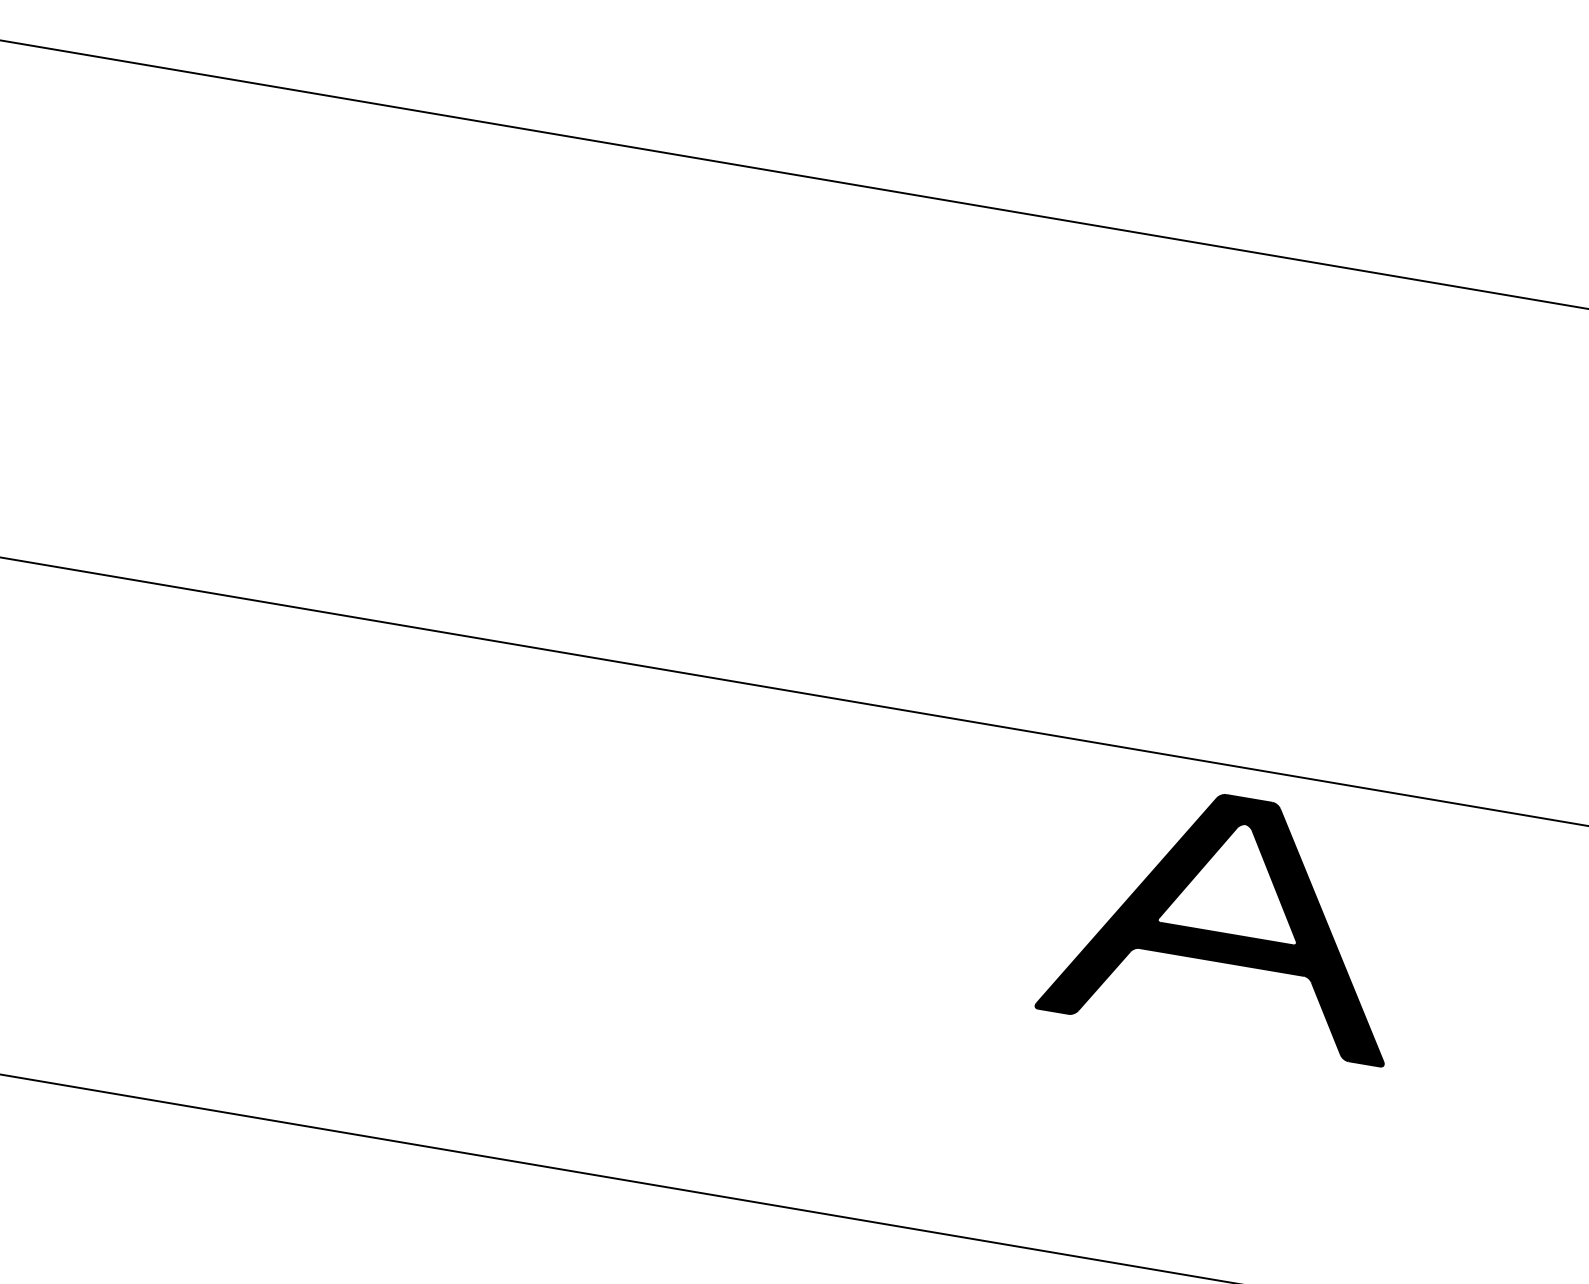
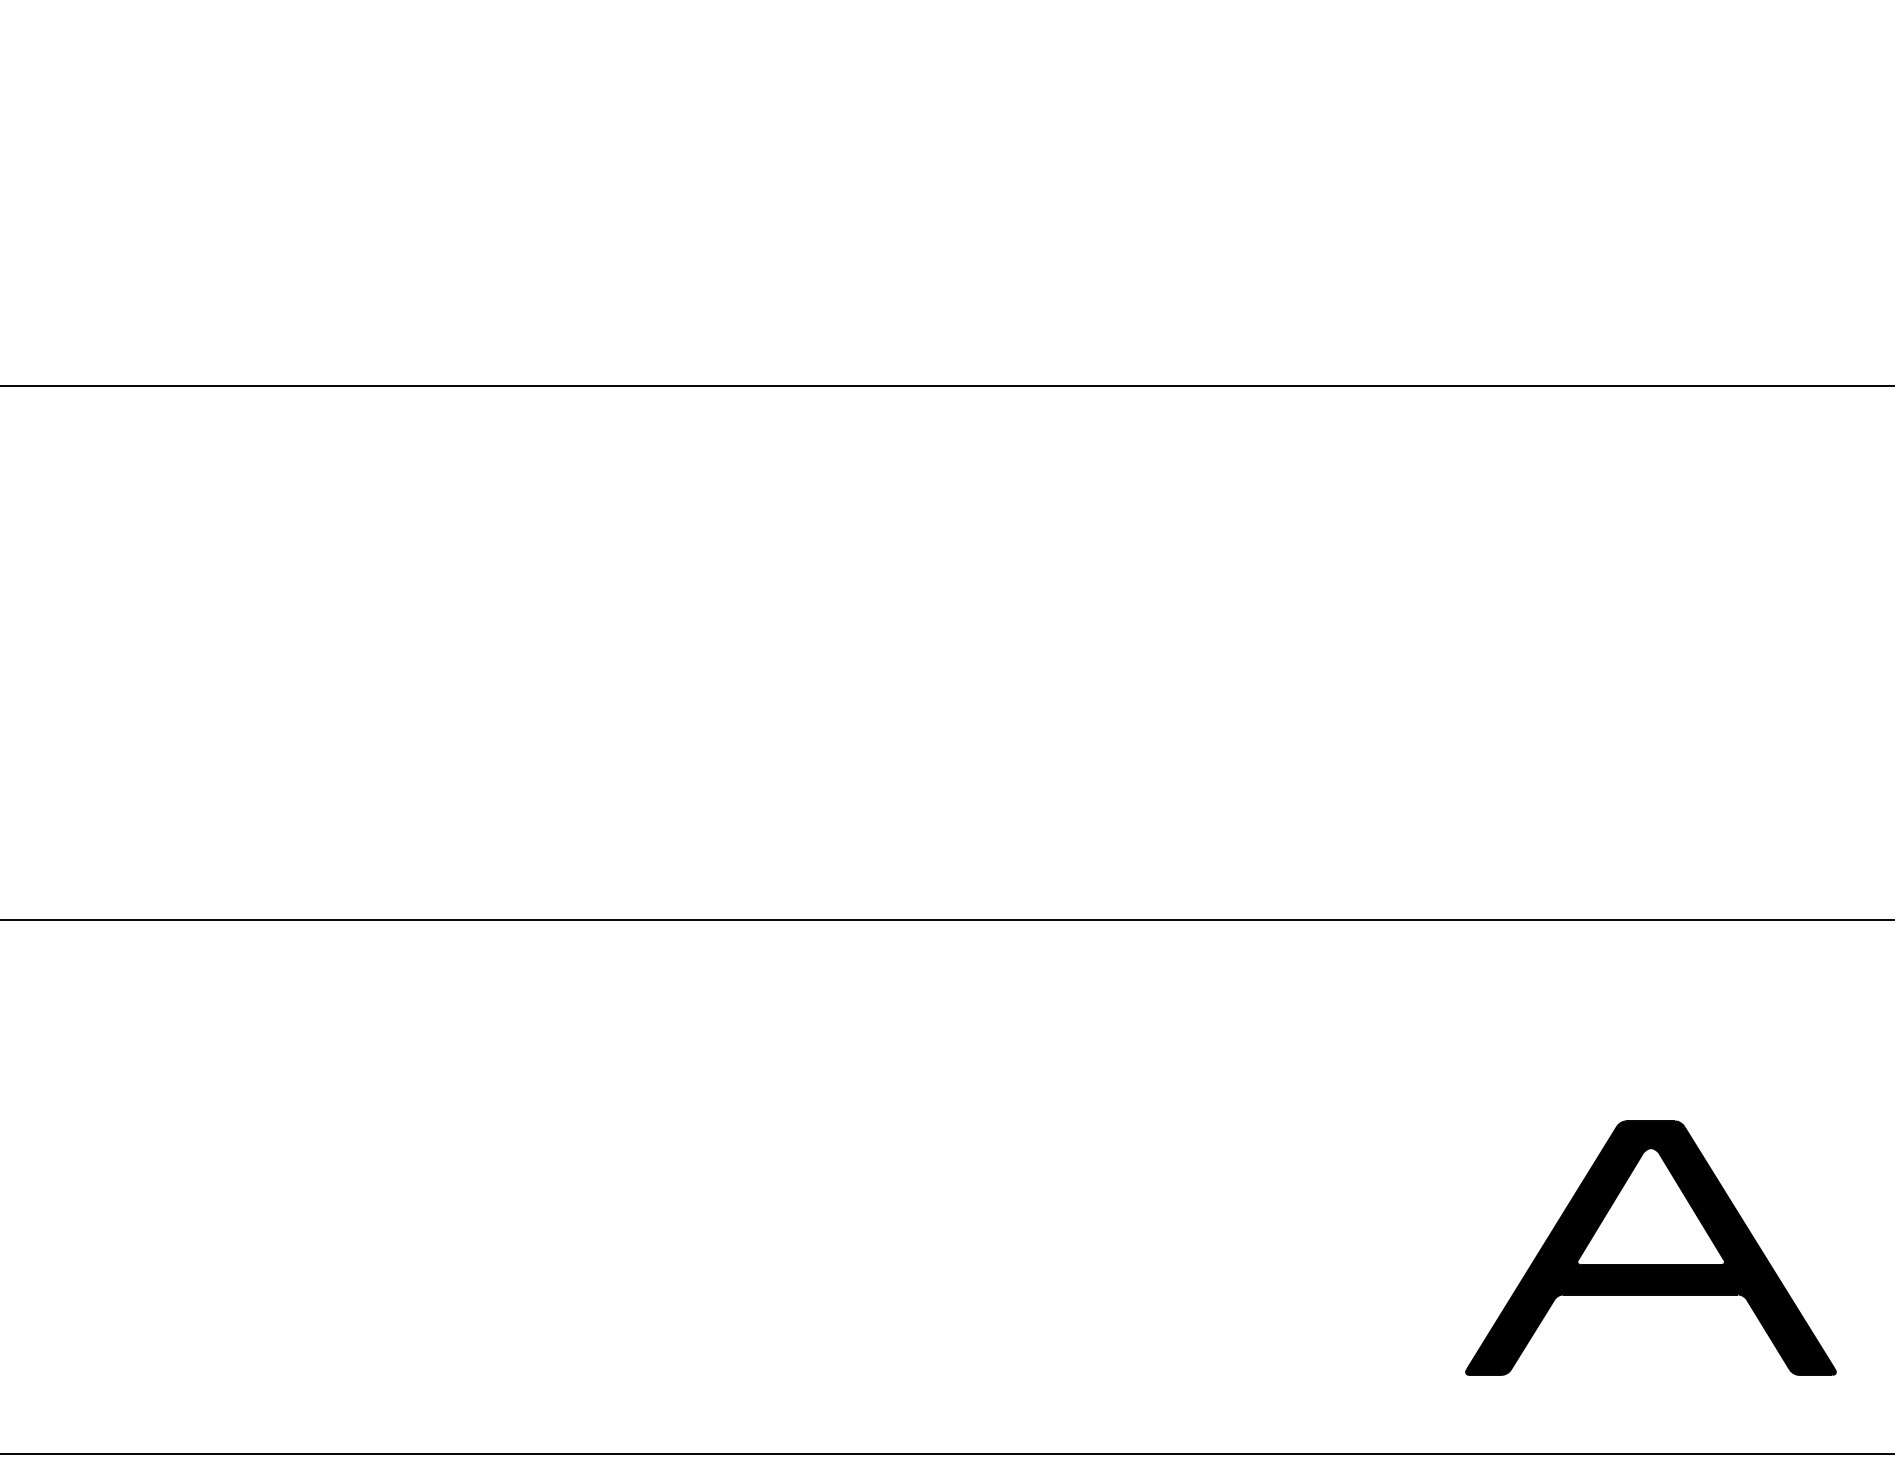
part: (1229, 917) -> (1650, 1247), moved

